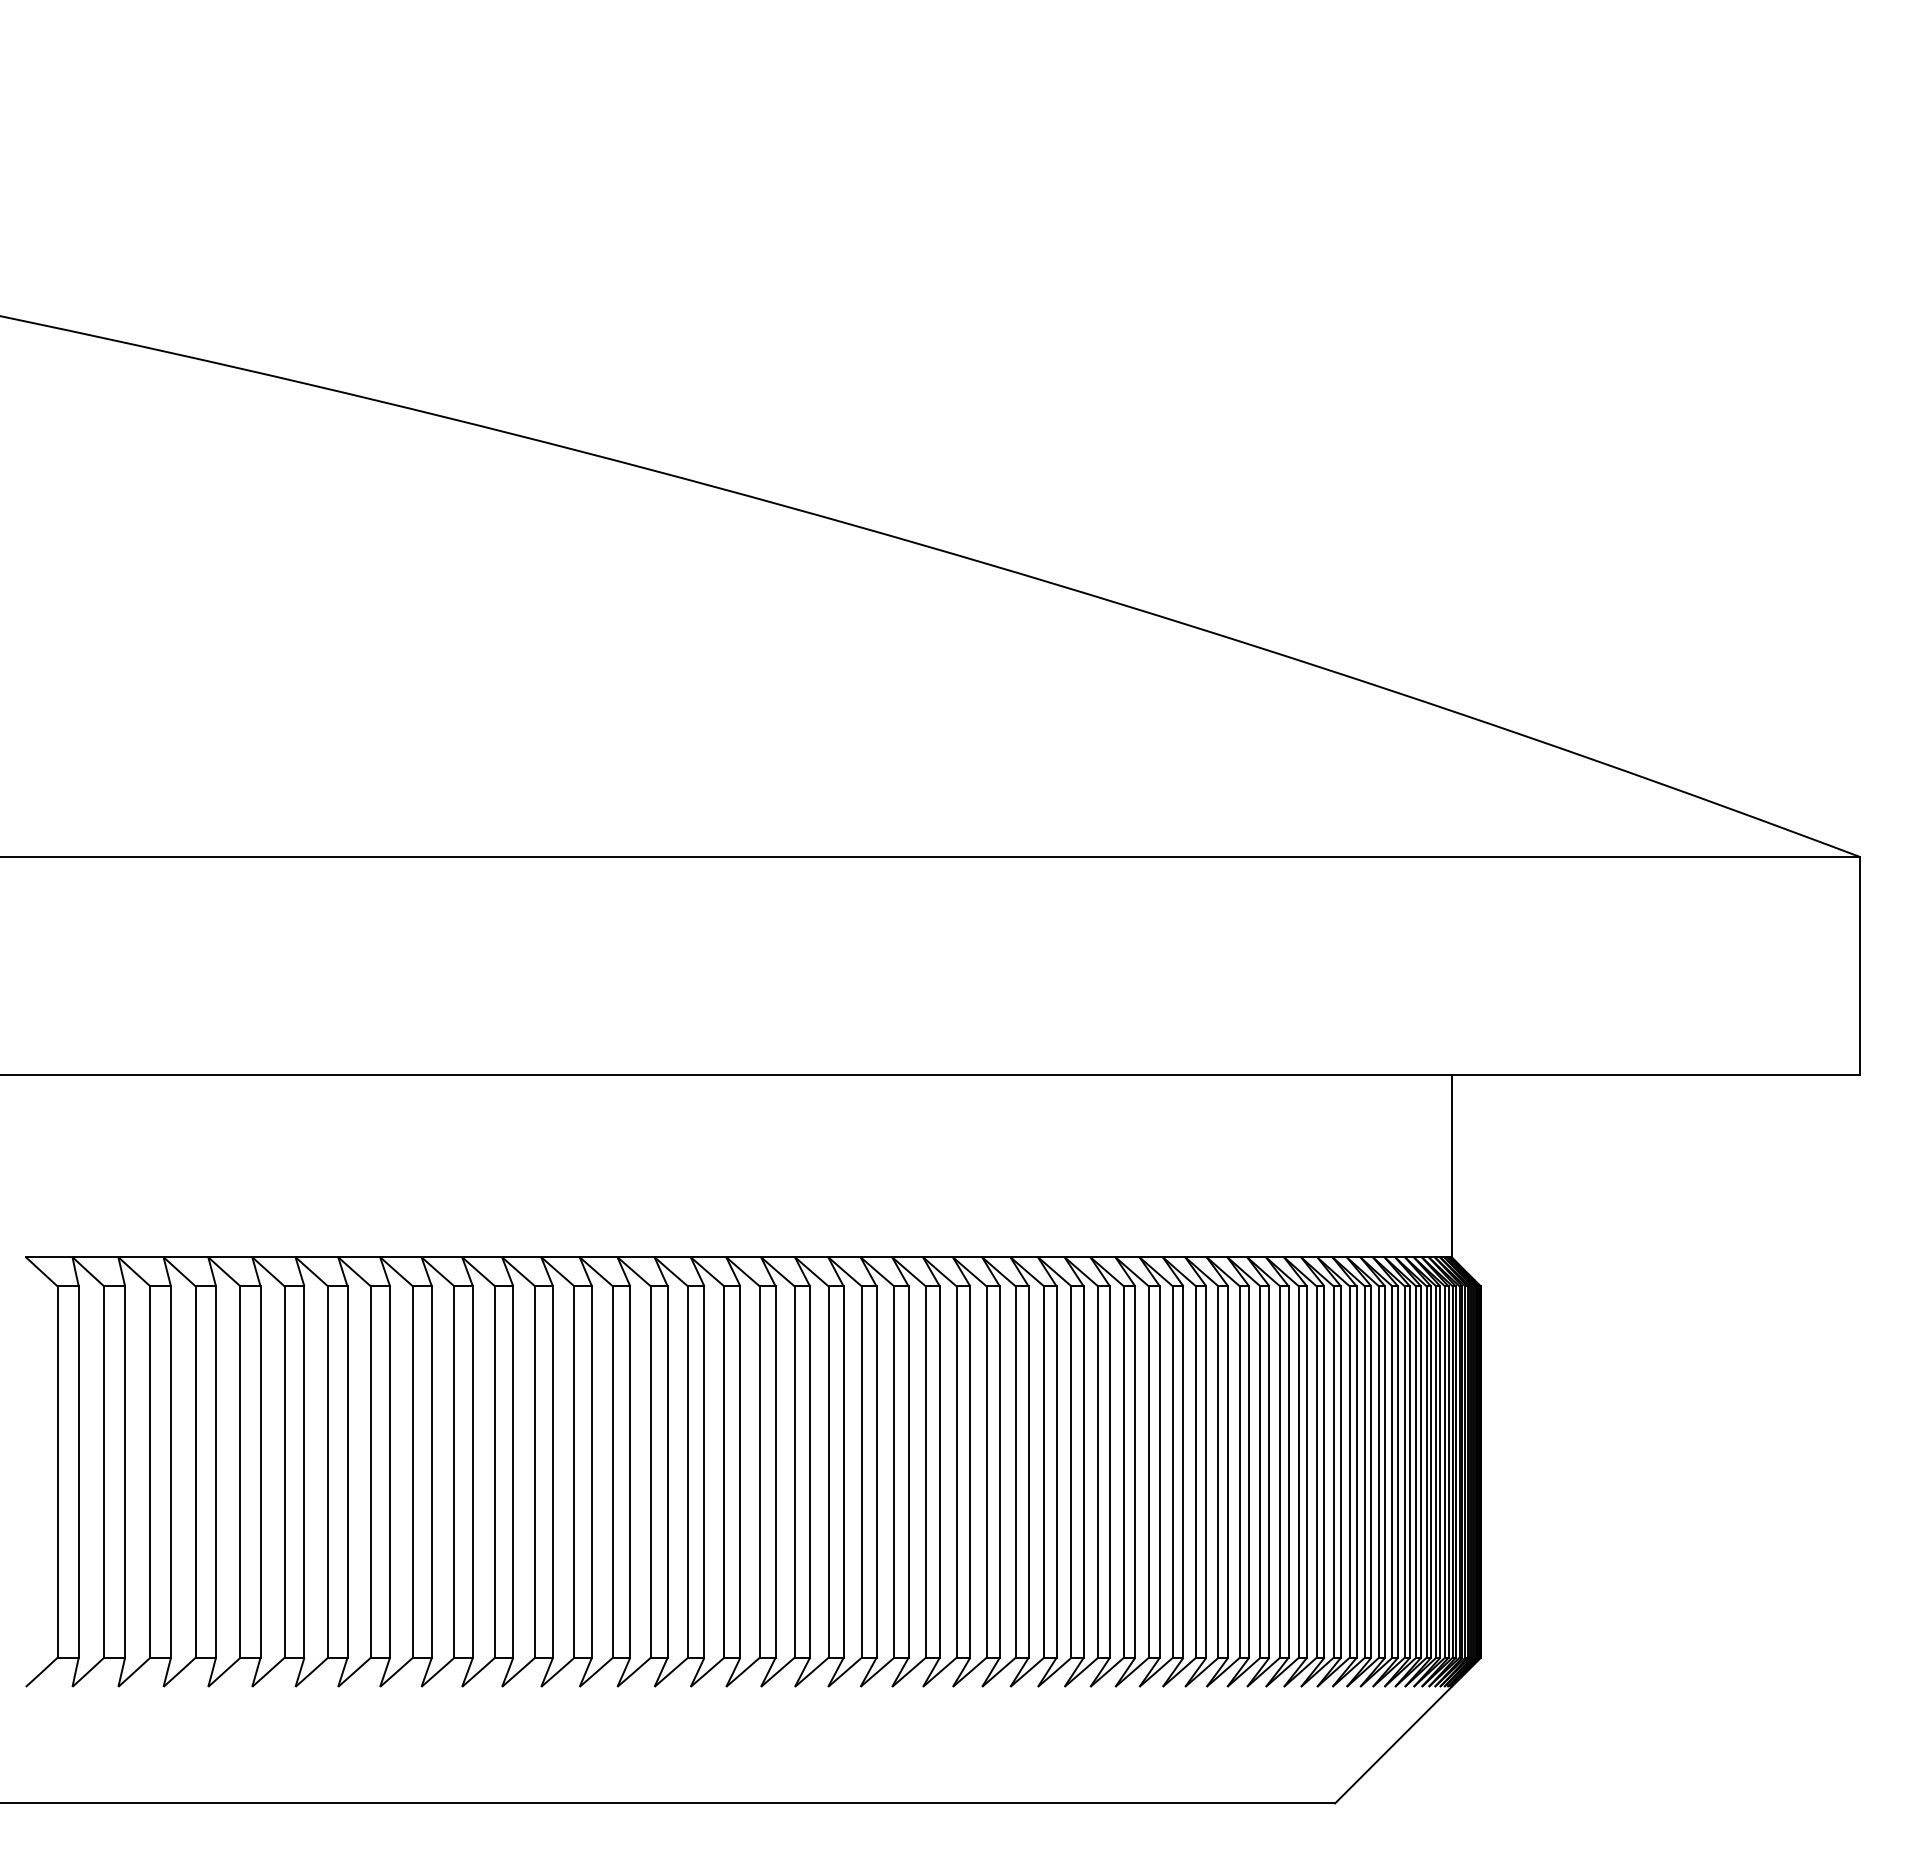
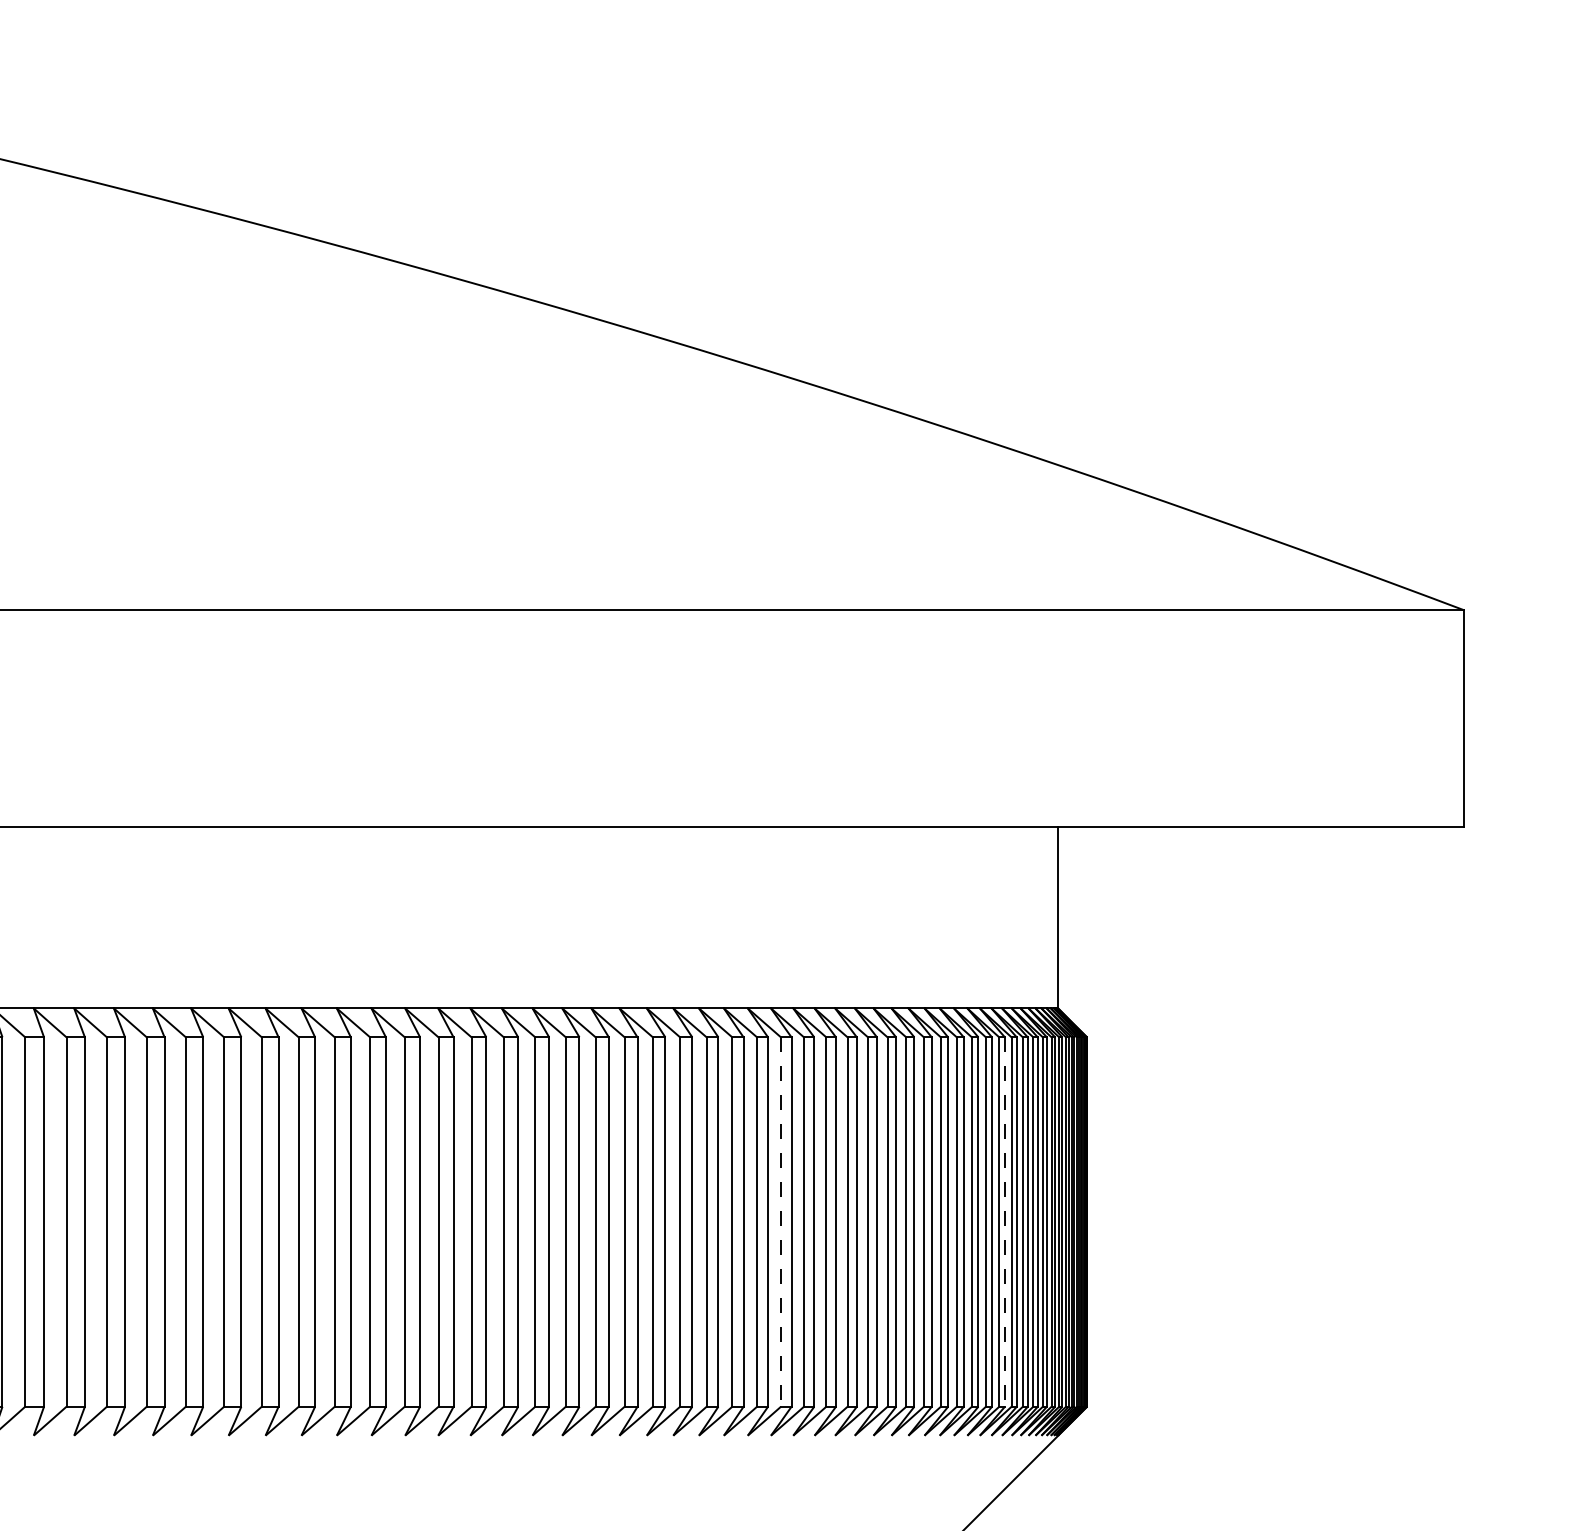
line: (1172, 1472) -> (780, 1222), solid -> dashed
line: (1398, 1472) -> (1005, 1222), solid -> dashed

